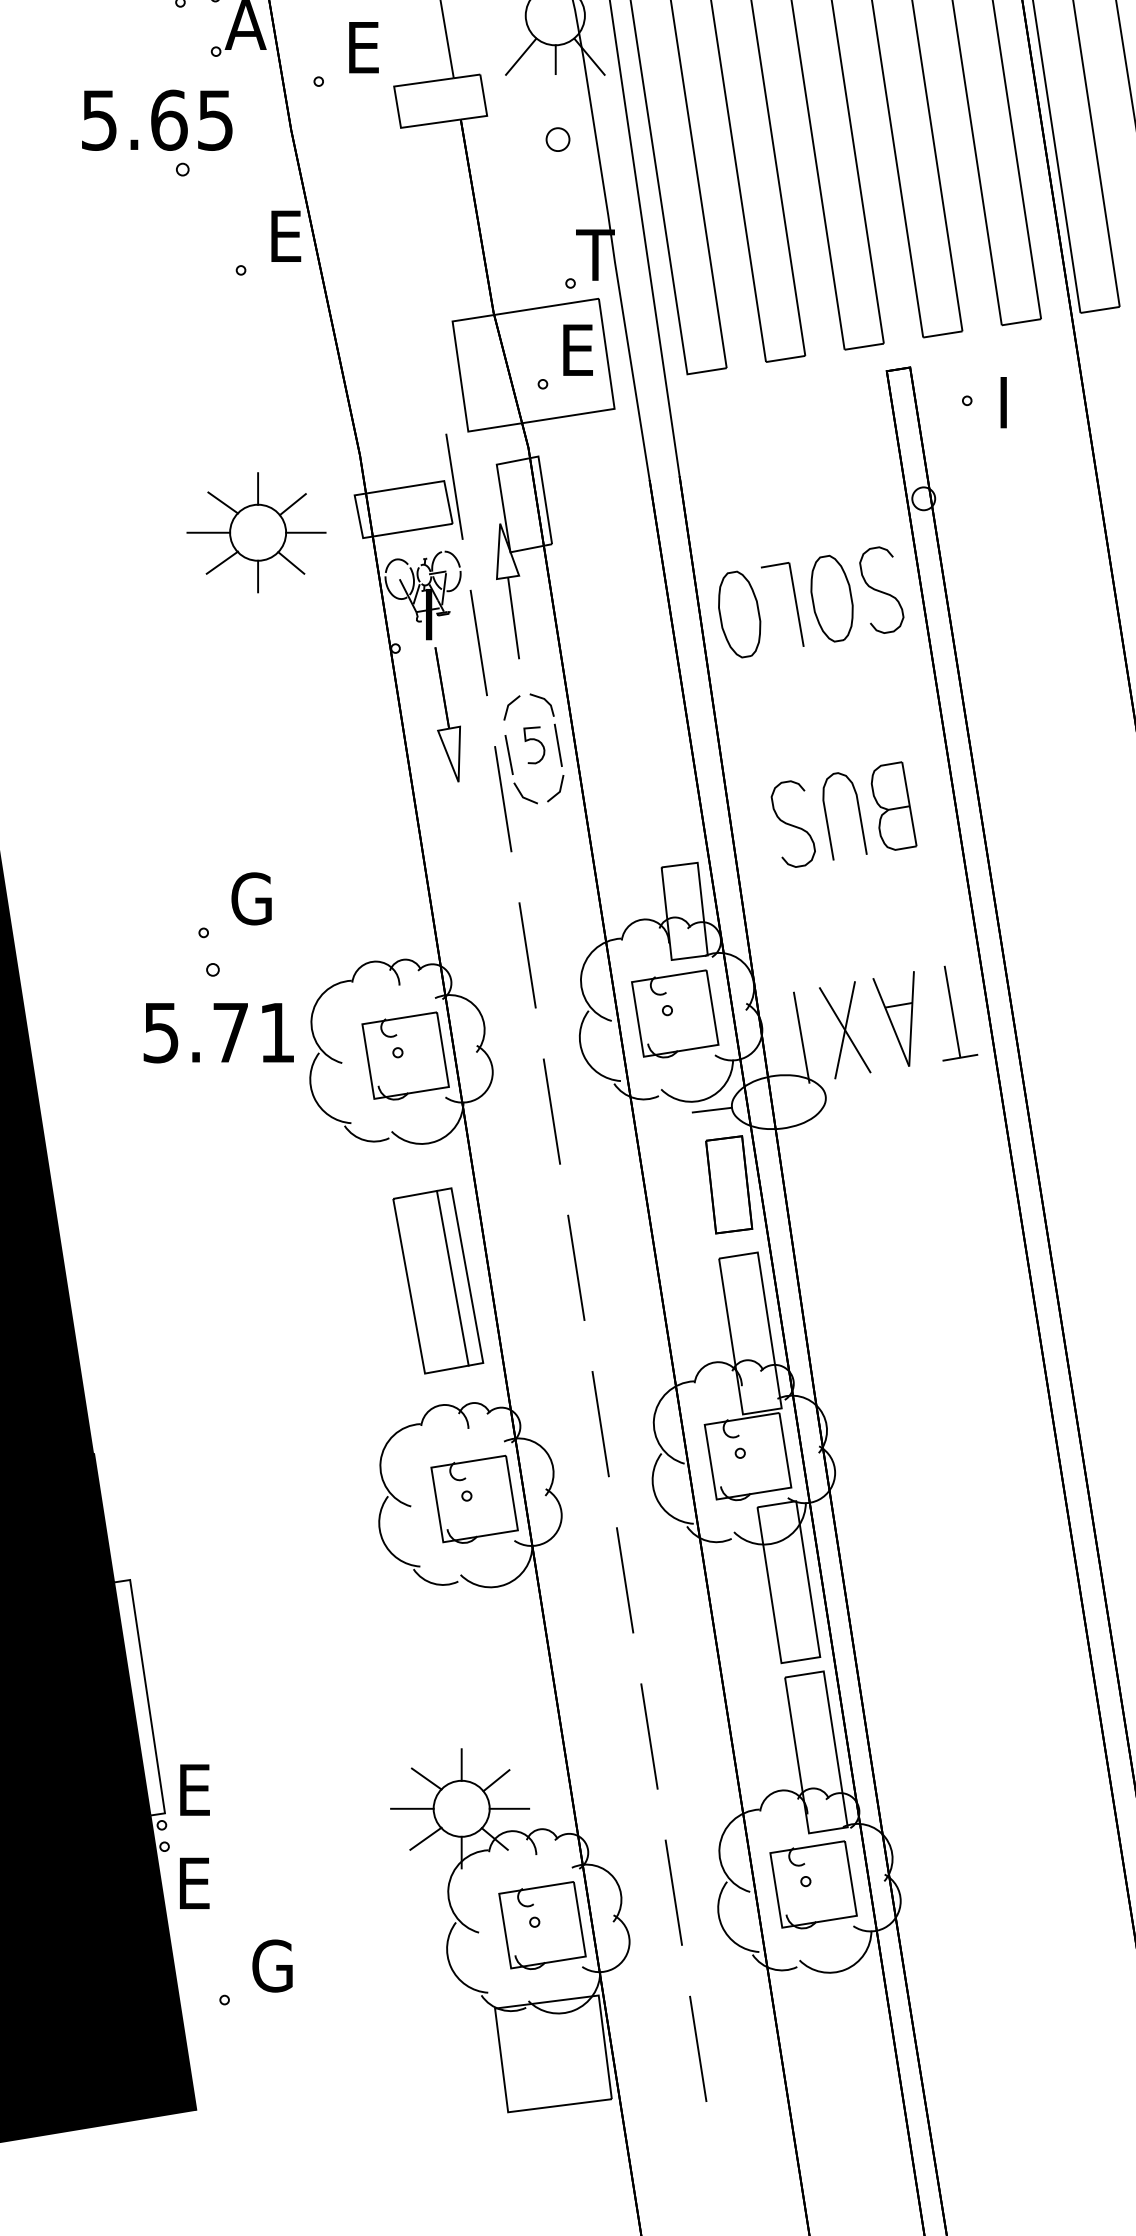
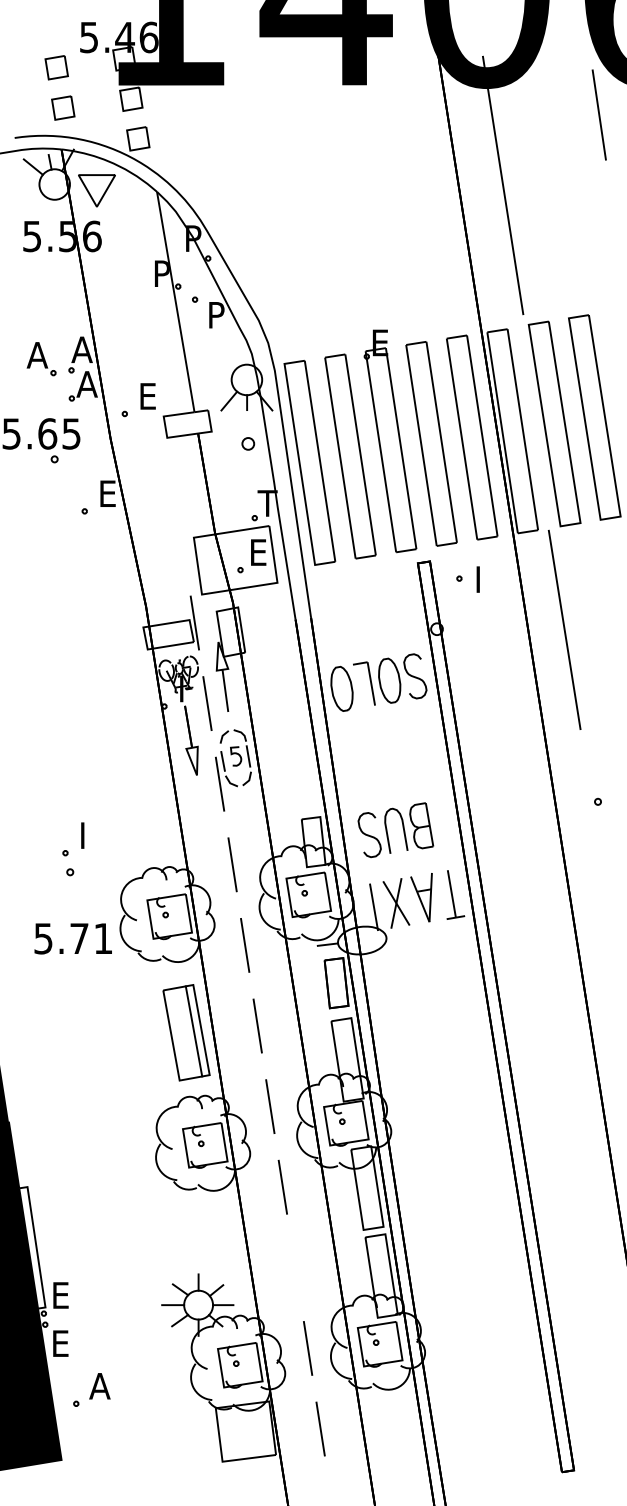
part: (256, 532) -> (92, 646), removed
part: (856, 811) -> (402, 828), moved
text: (250, 898) -> (89, 835), G -> I
text: (217, 1032) -> (72, 938), moved
line: (649, 1735) -> (295, 1267), removed
text: (271, 1964) -> (100, 1385), G -> A

